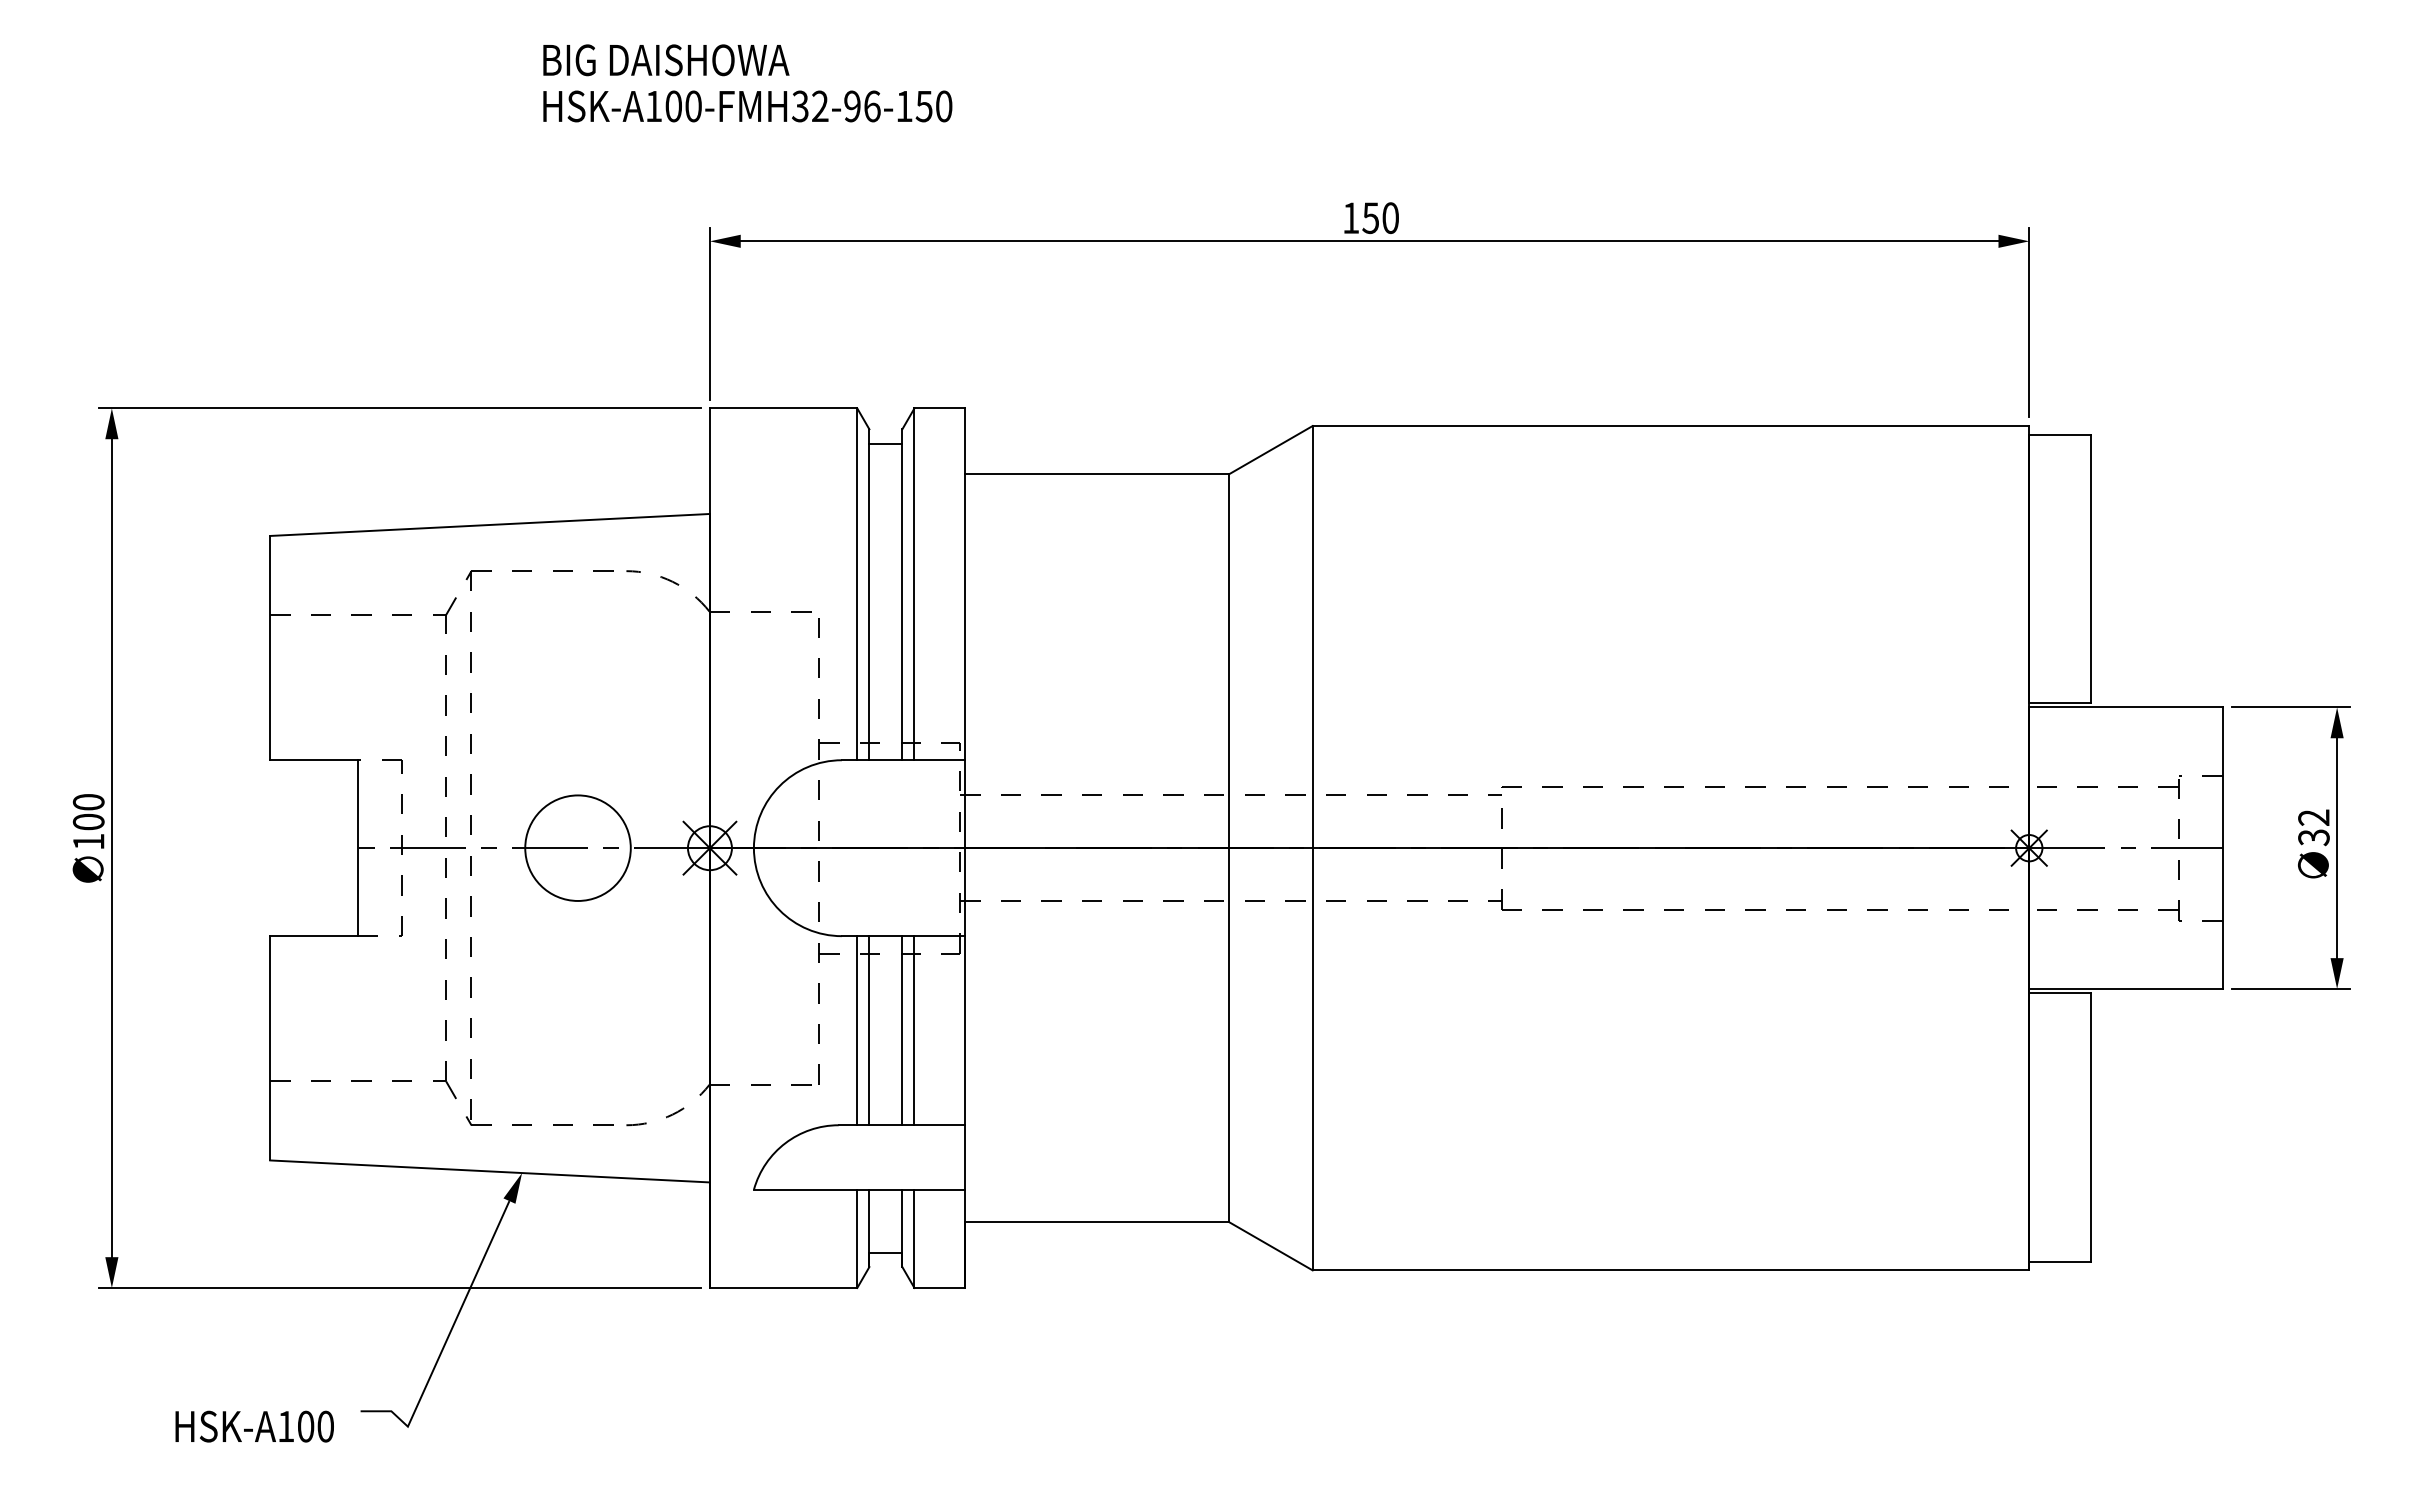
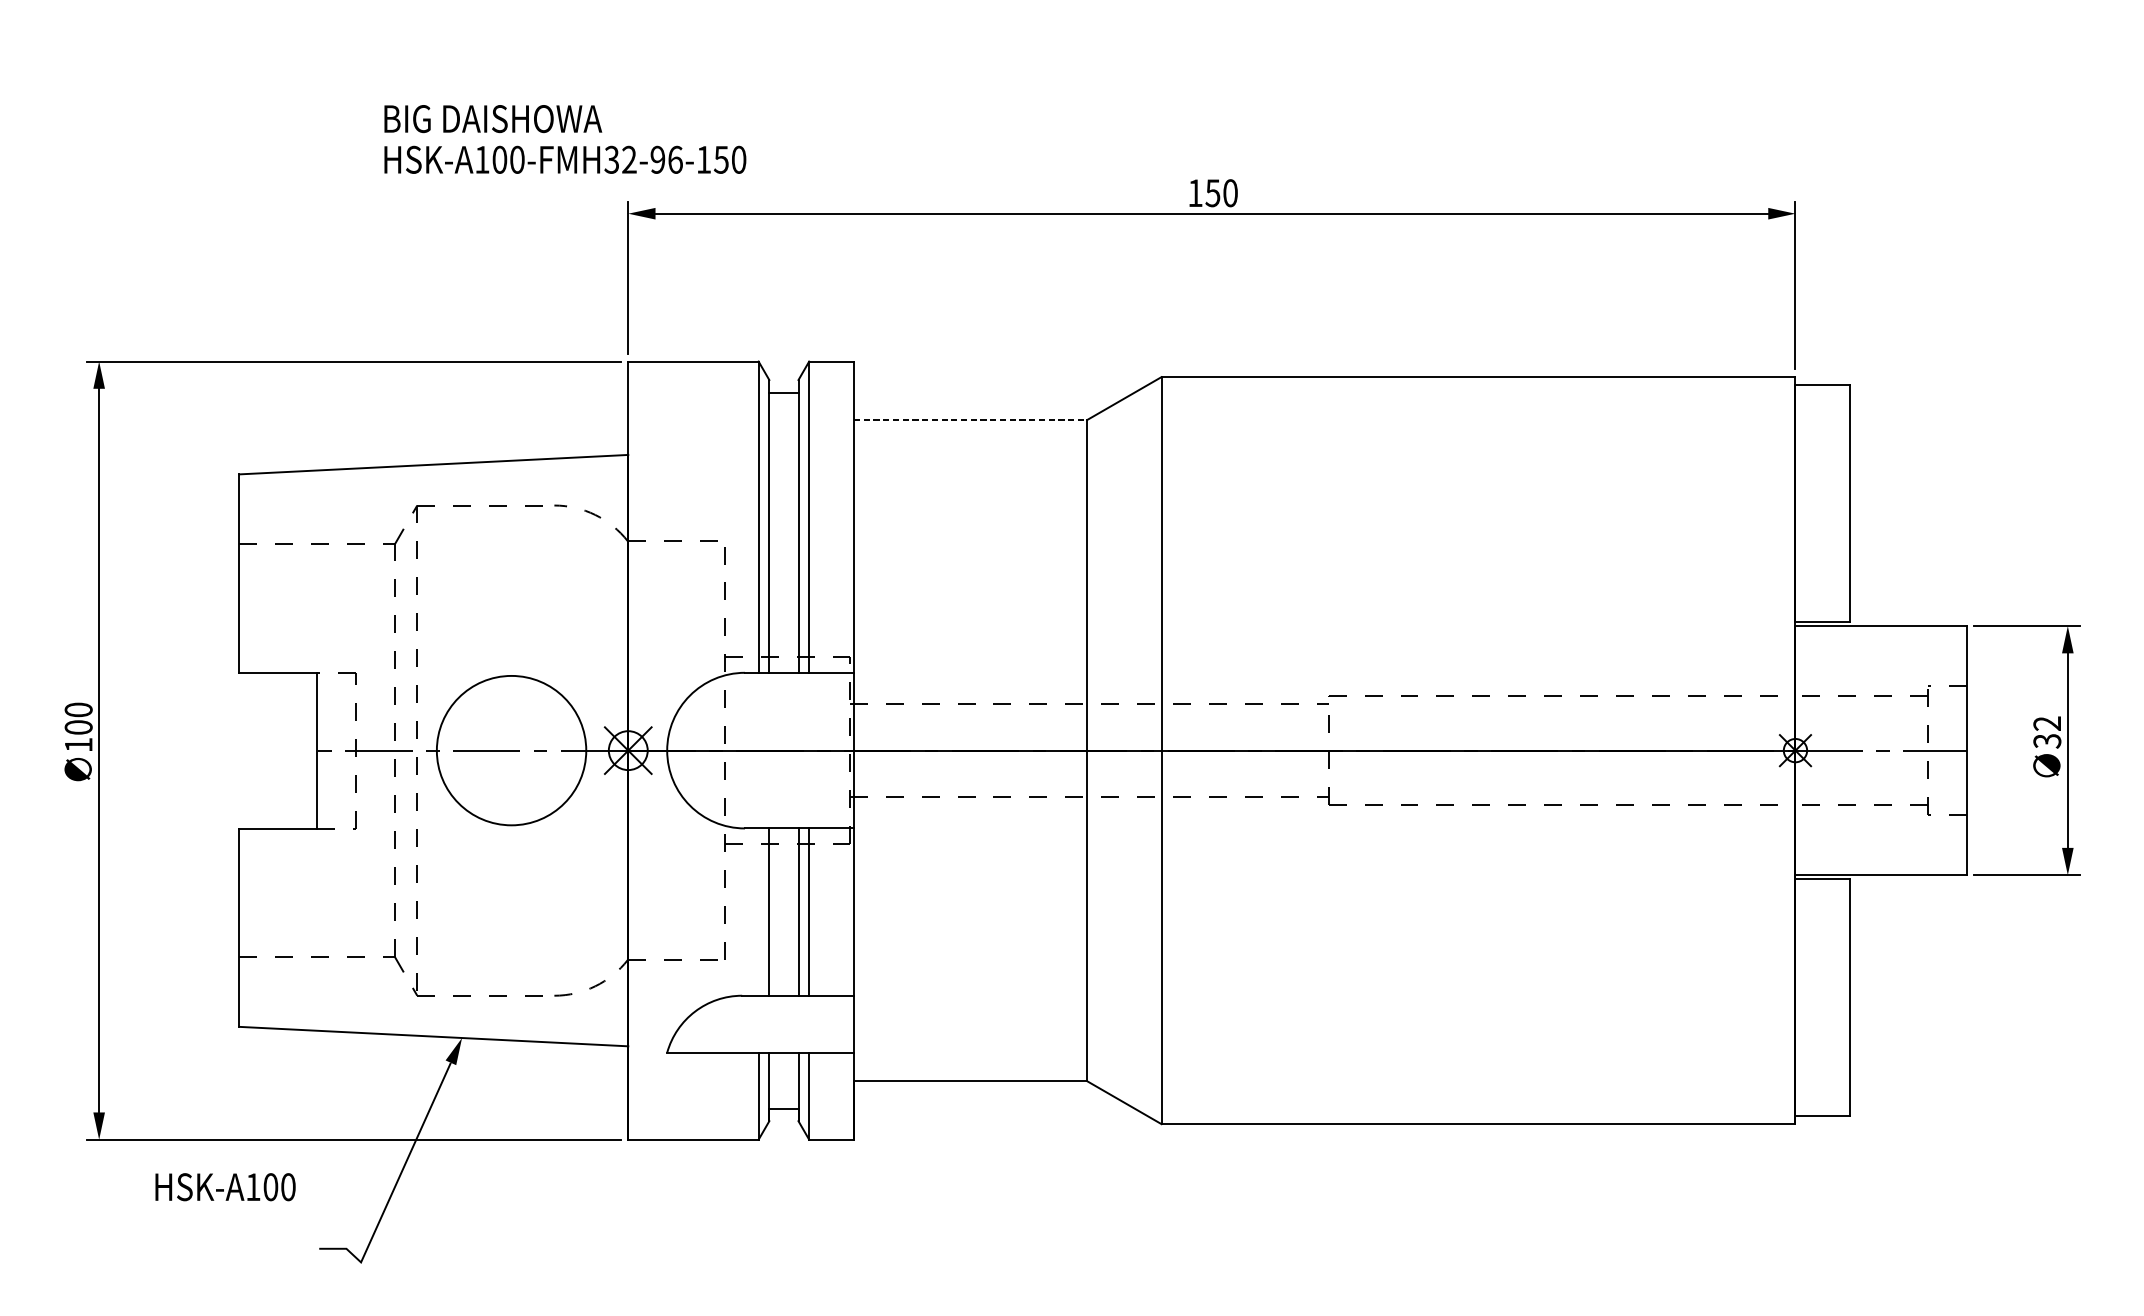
text: (747, 83) -> (565, 139), moved
line: (1096, 474) -> (970, 420), solid -> dashed
circle: (577, 847) -> (511, 750), size x1.6
line: (857, 1030) -> (758, 911), removed
text: (254, 1426) -> (225, 1187), moved

